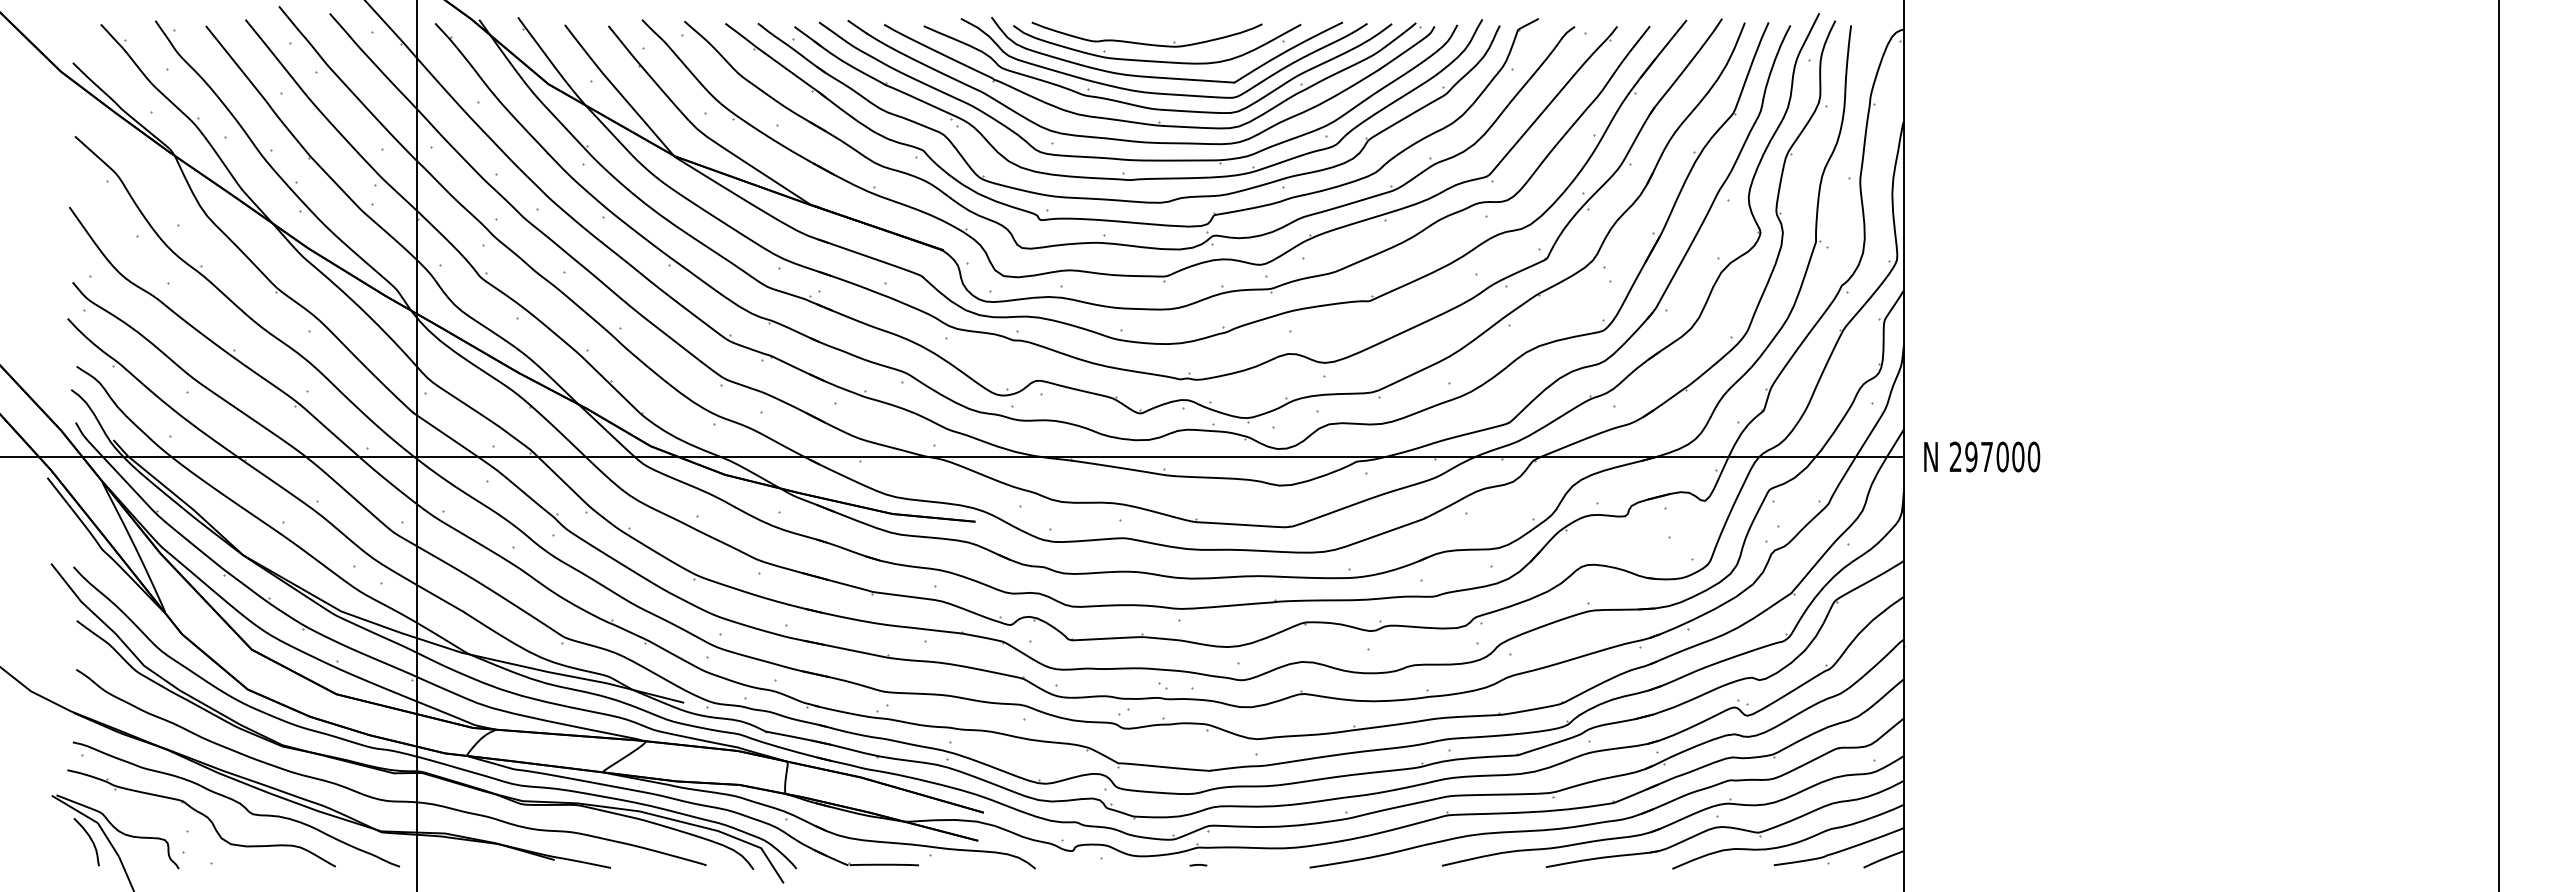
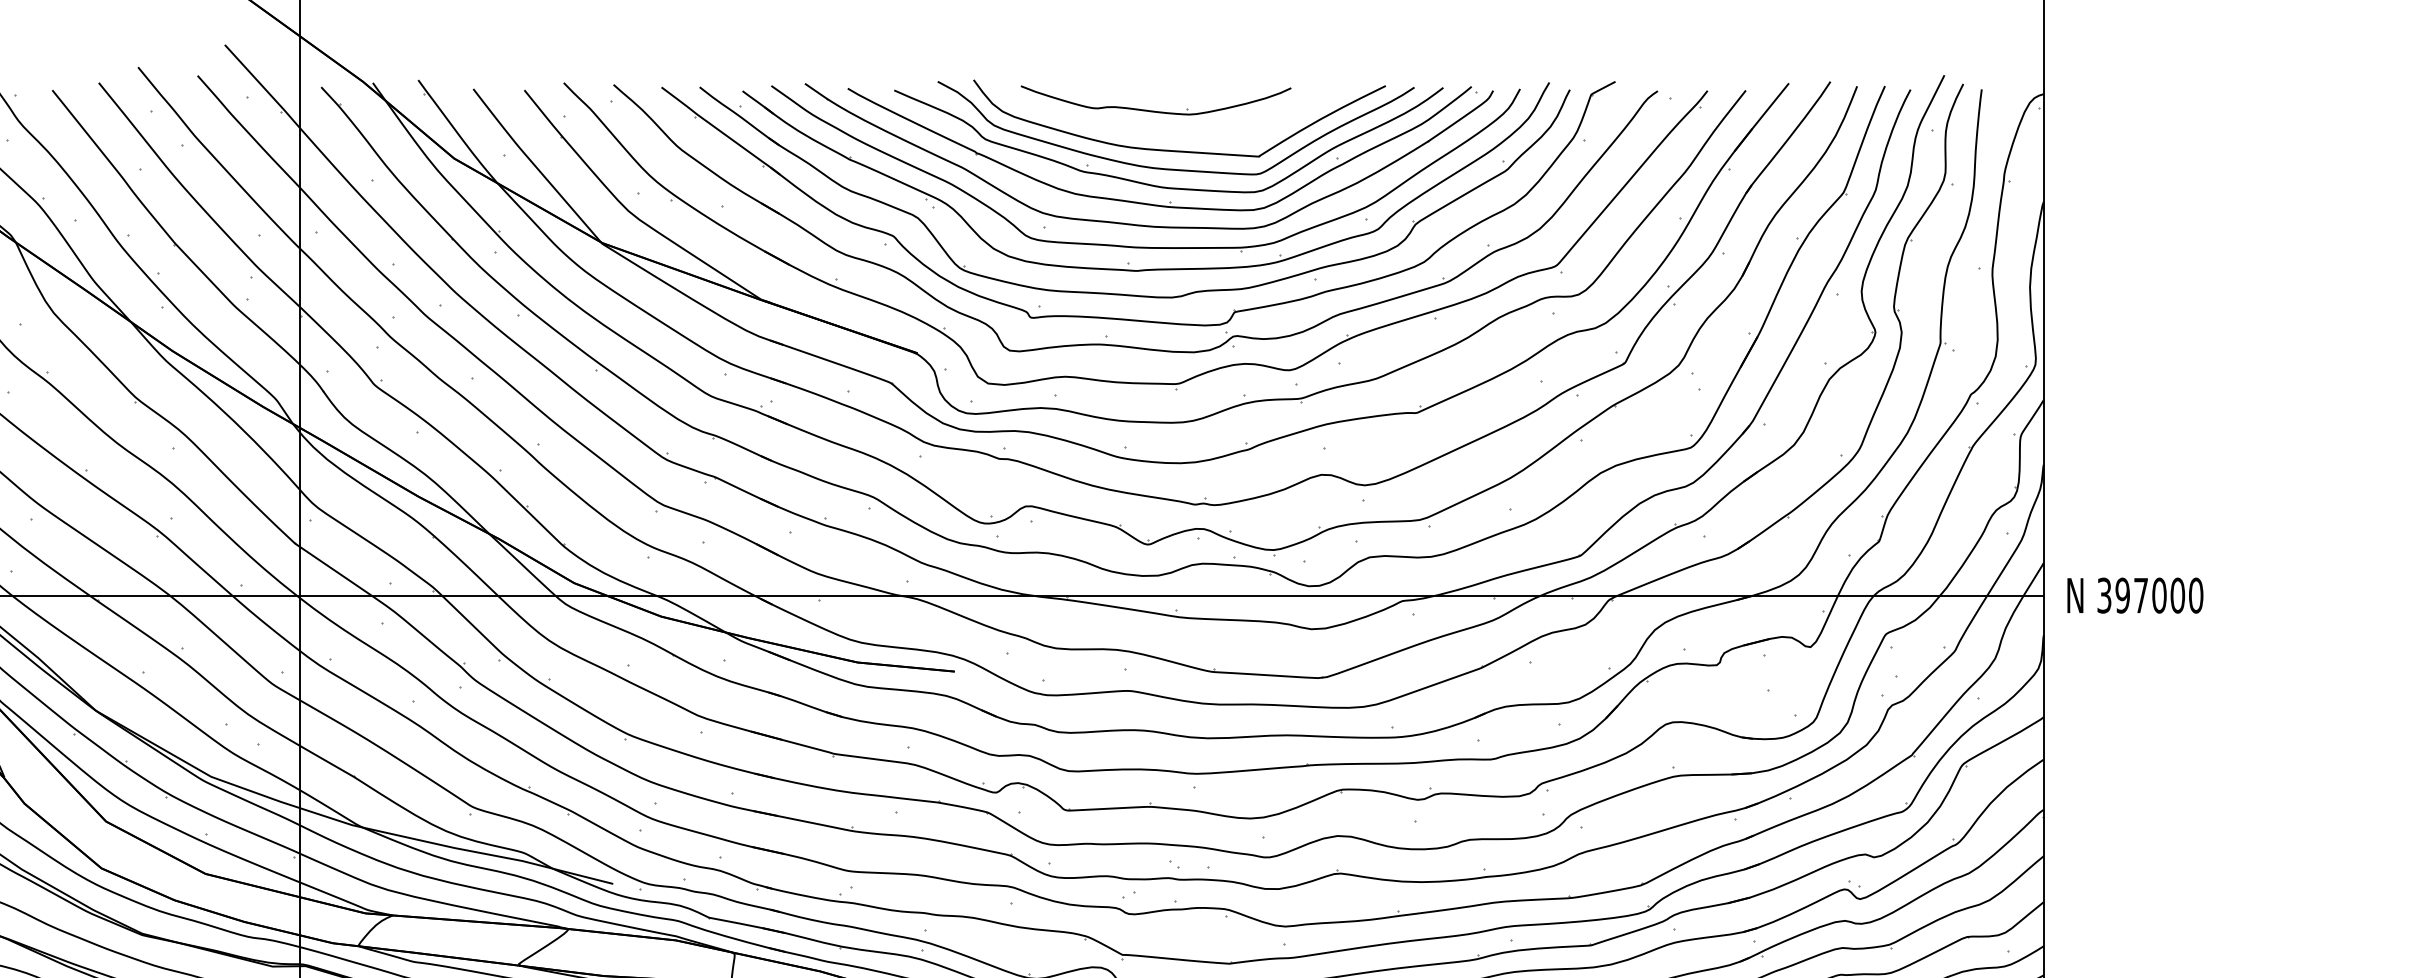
part: (1157, 60) -> (1168, 130), removed
text: (1955, 456) -> (2104, 595), 297000 -> 397000

